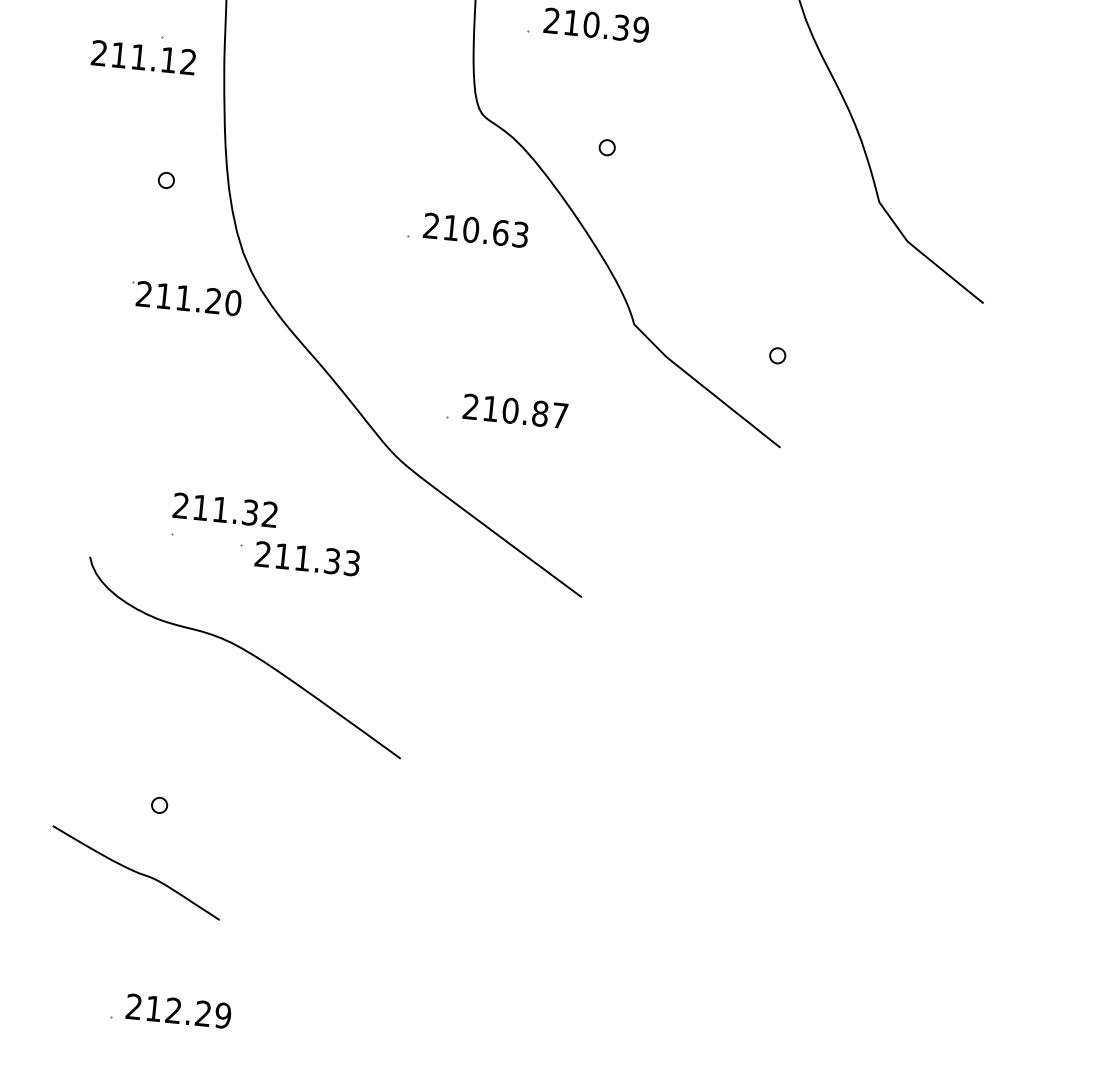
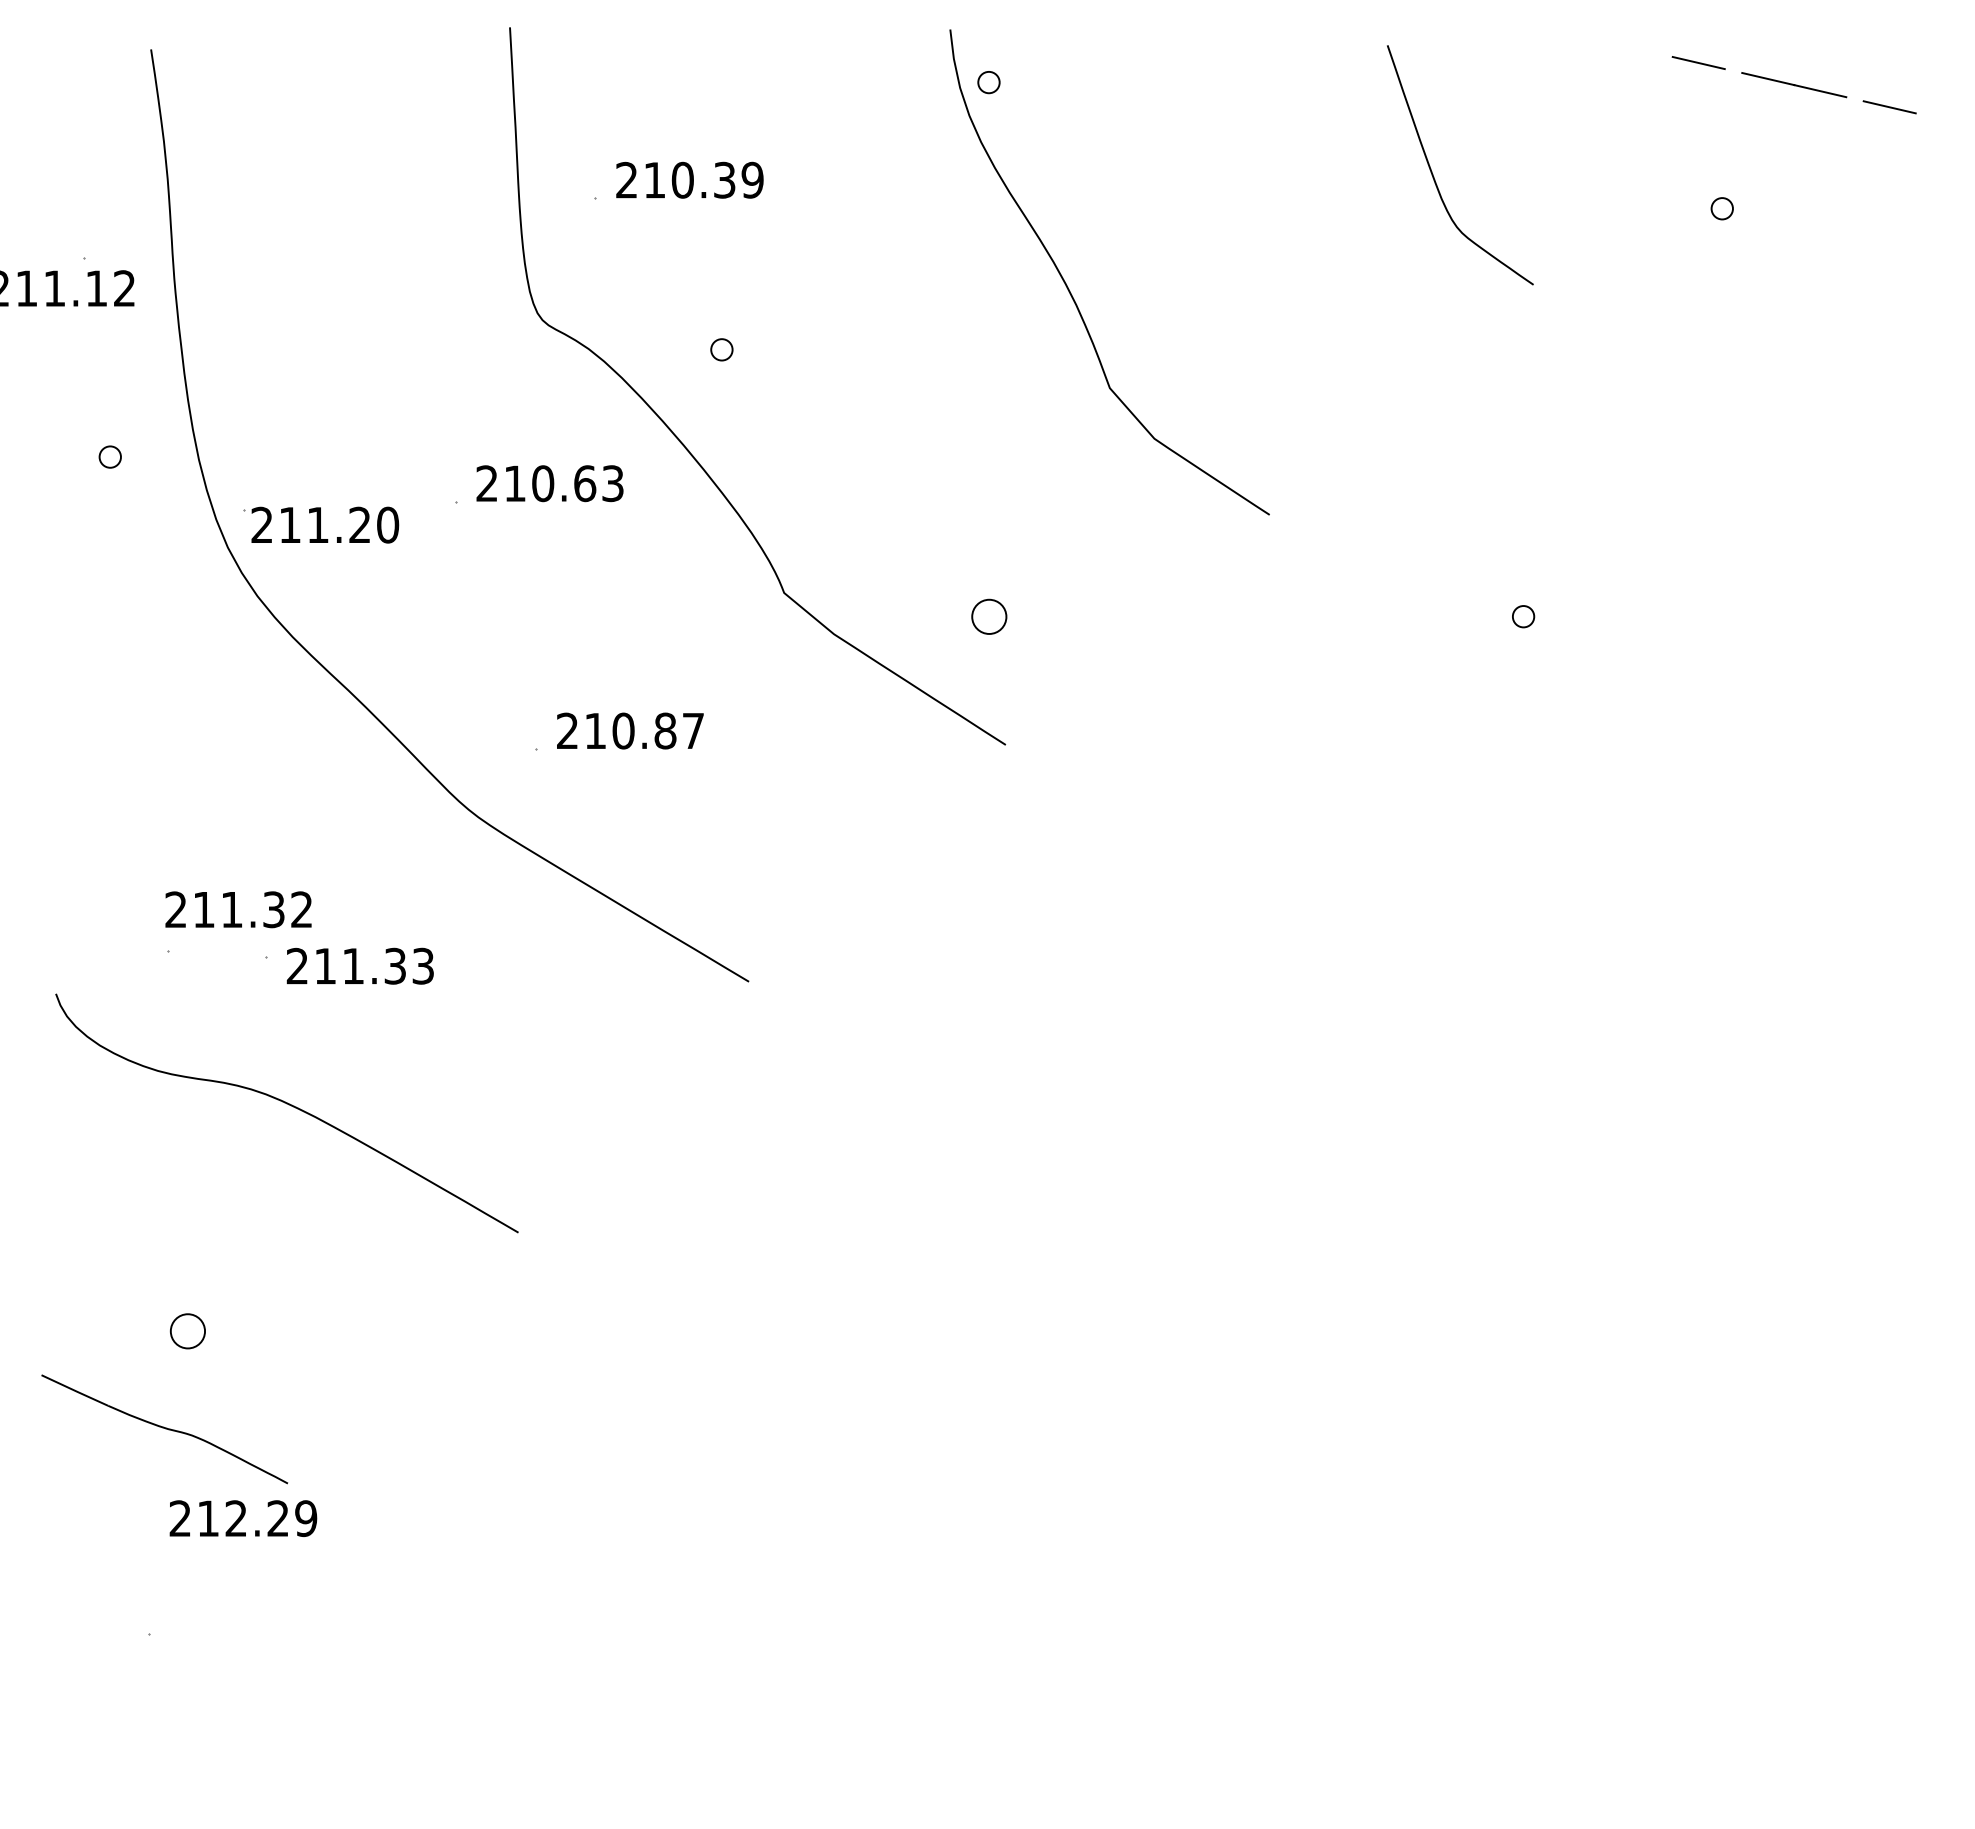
part: (186, 297) -> (321, 524), moved
part: (777, 355) -> (988, 616), size x1.6
part: (159, 805) -> (187, 1331), size x1.6
text: (178, 1011) -> (243, 1518), moved

